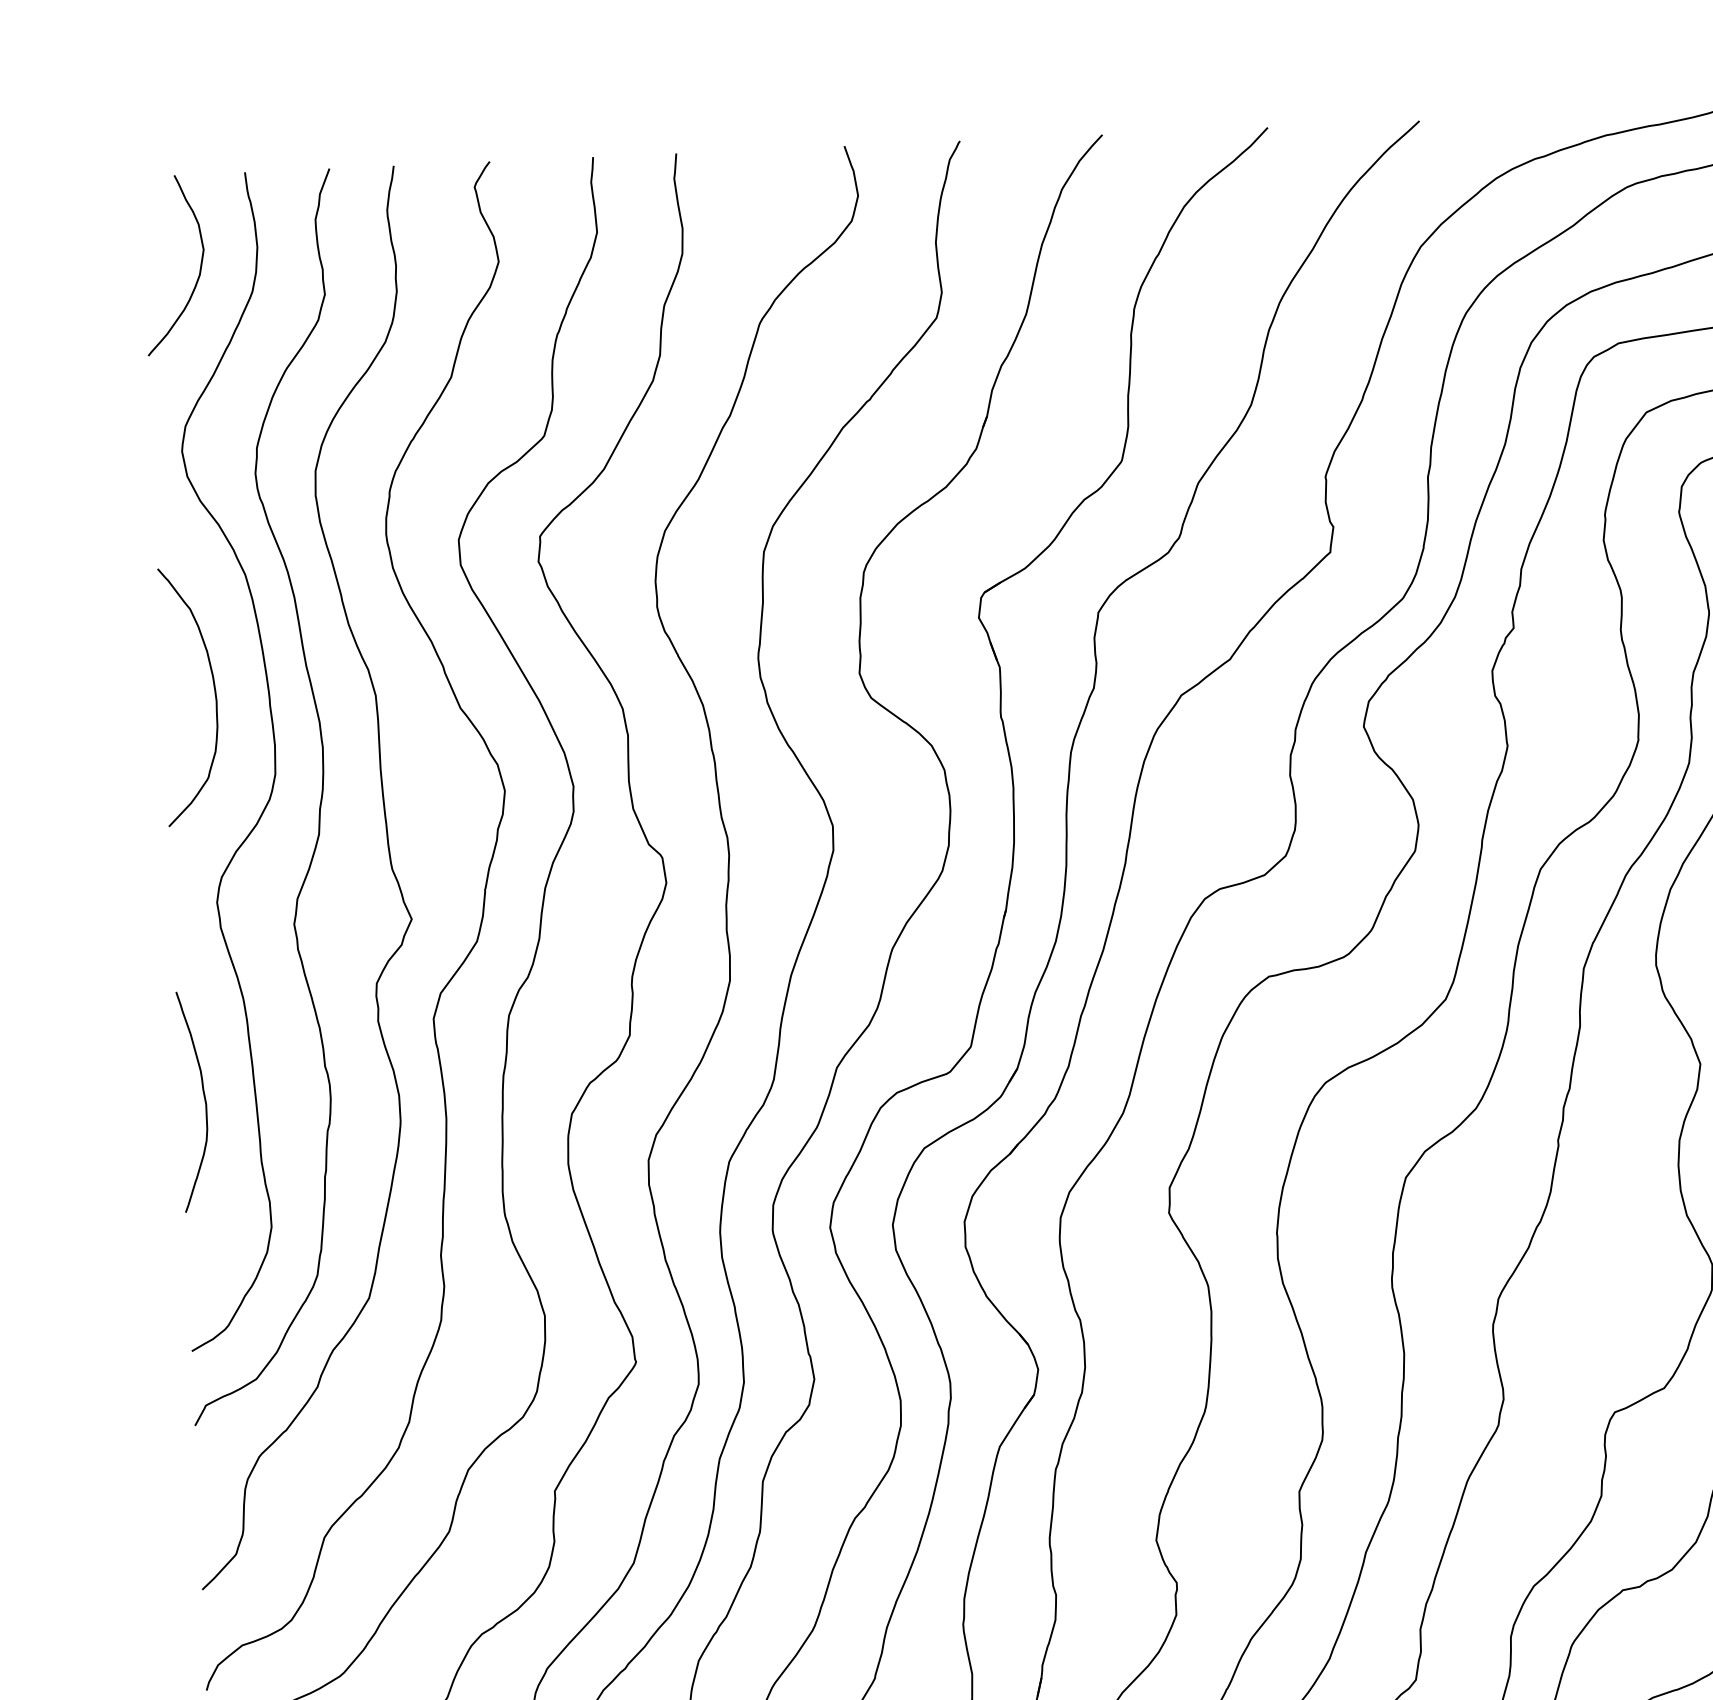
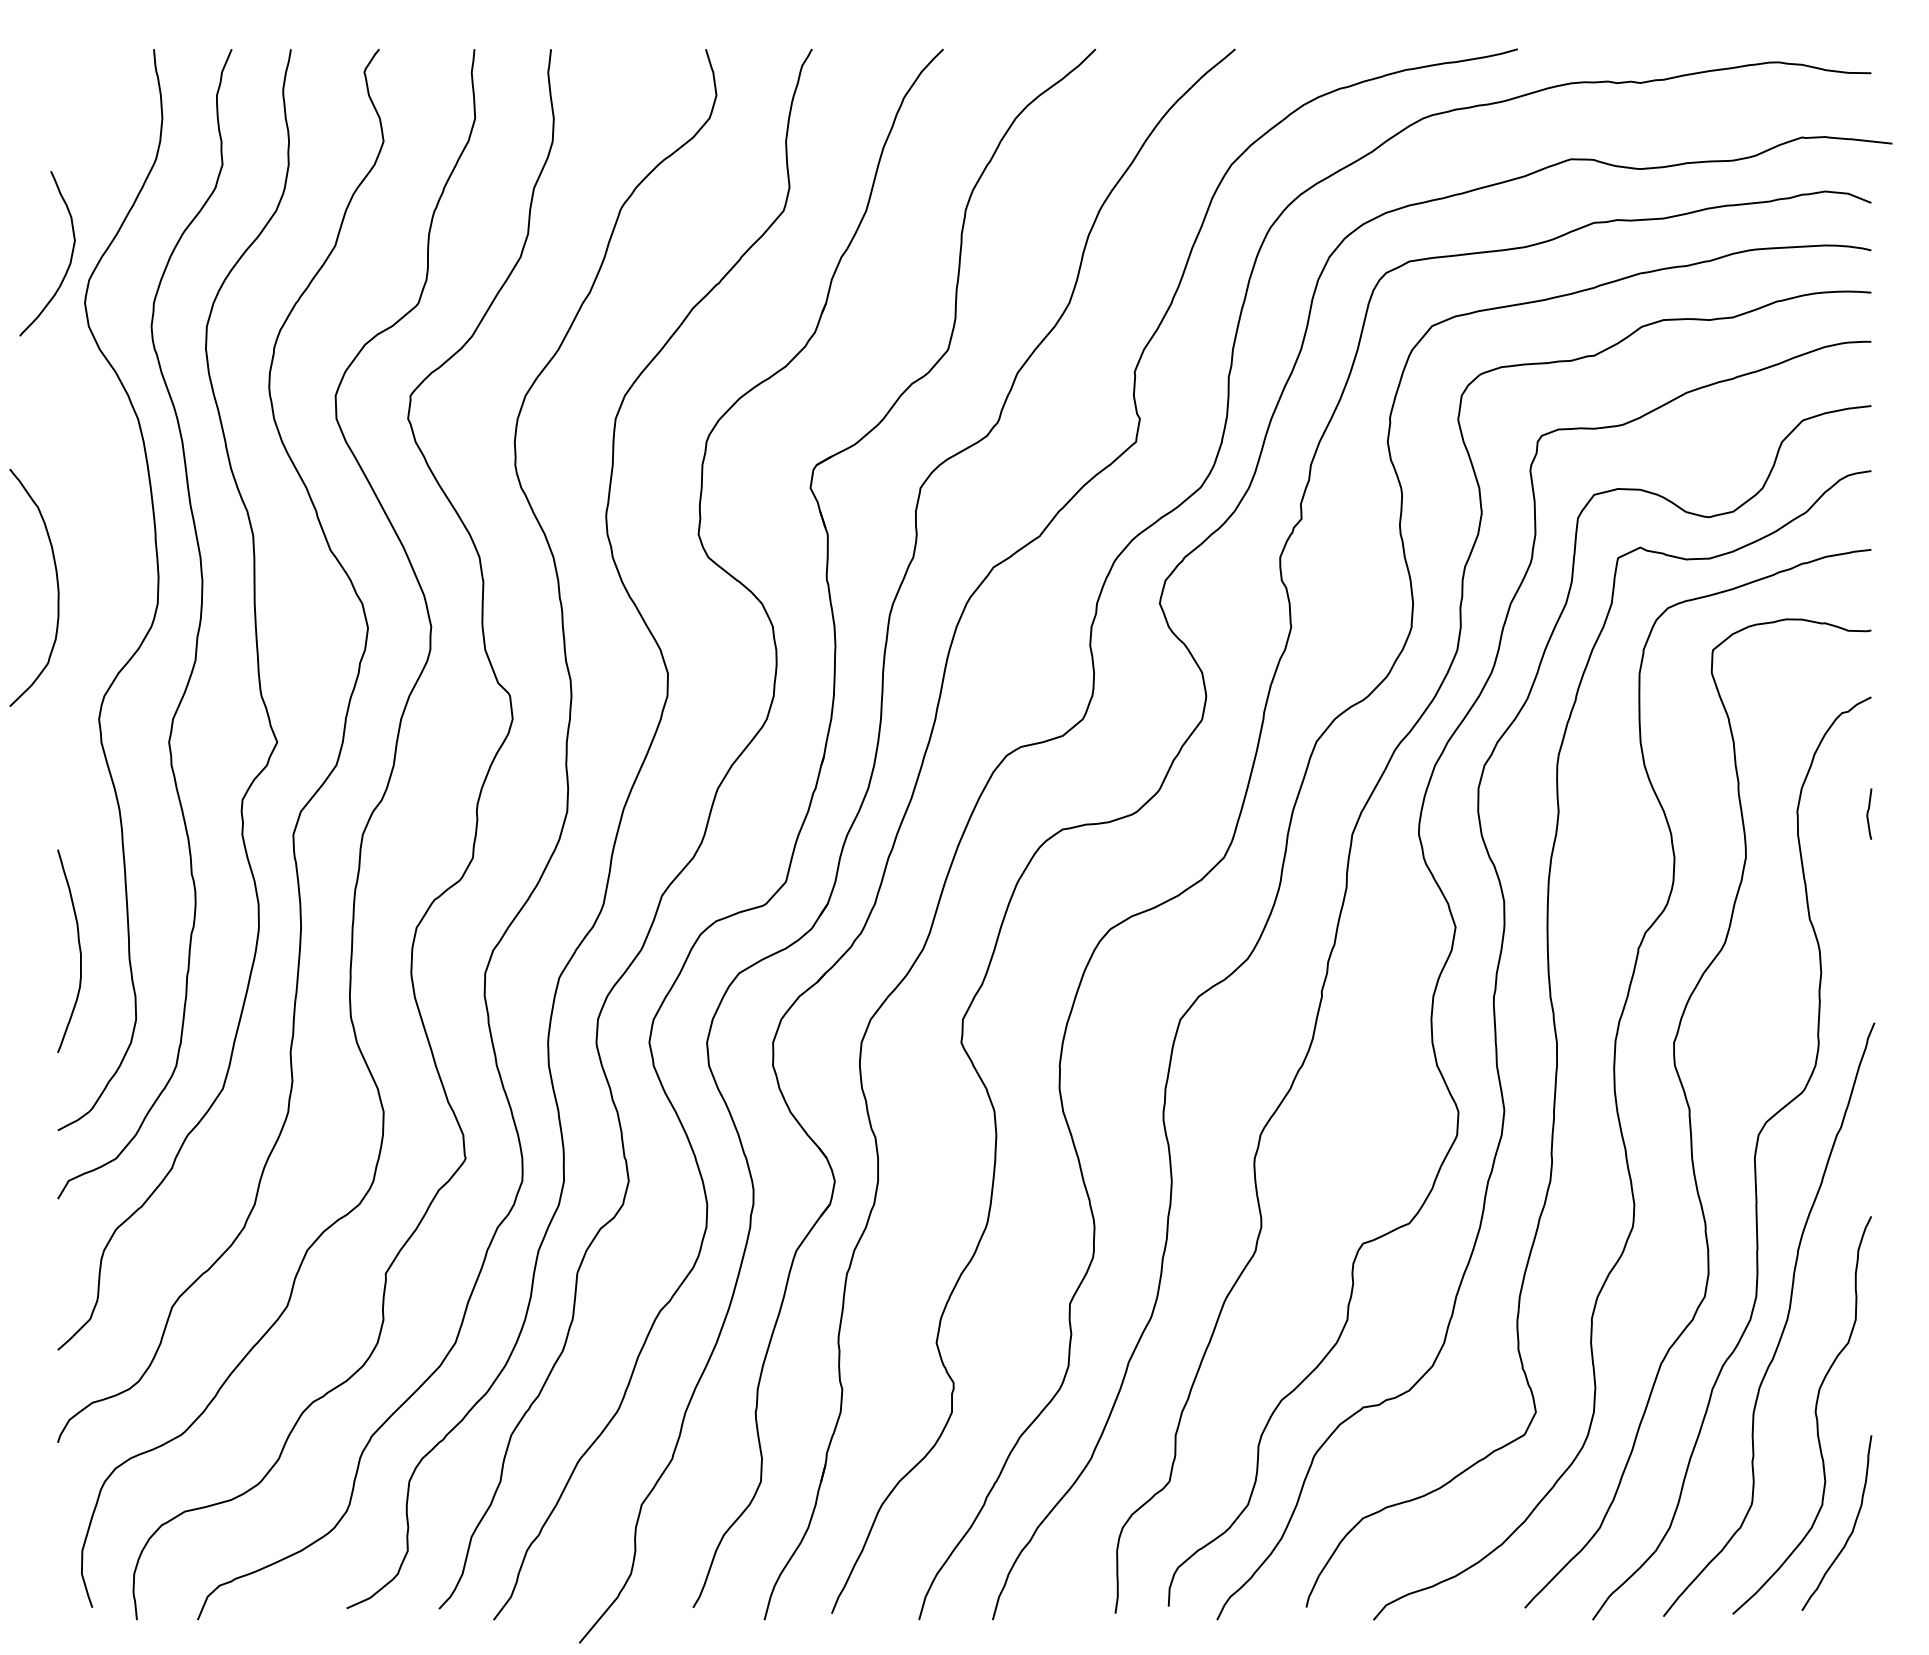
curve: (199, 268) -> (70, 257), moved
curve: (213, 689) -> (56, 582), moved
curve: (203, 1096) -> (78, 946), moved

